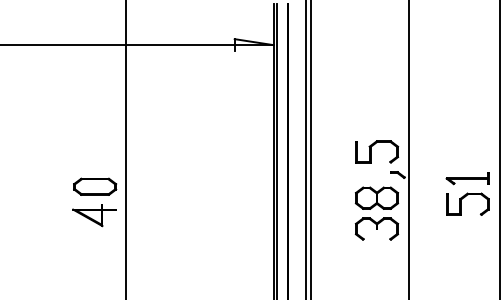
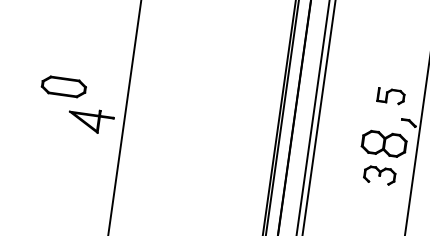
part: (377, 151) -> (391, 95), size x0.6
part: (95, 186) -> (64, 86), moved
part: (376, 228) -> (379, 174), size x0.7

